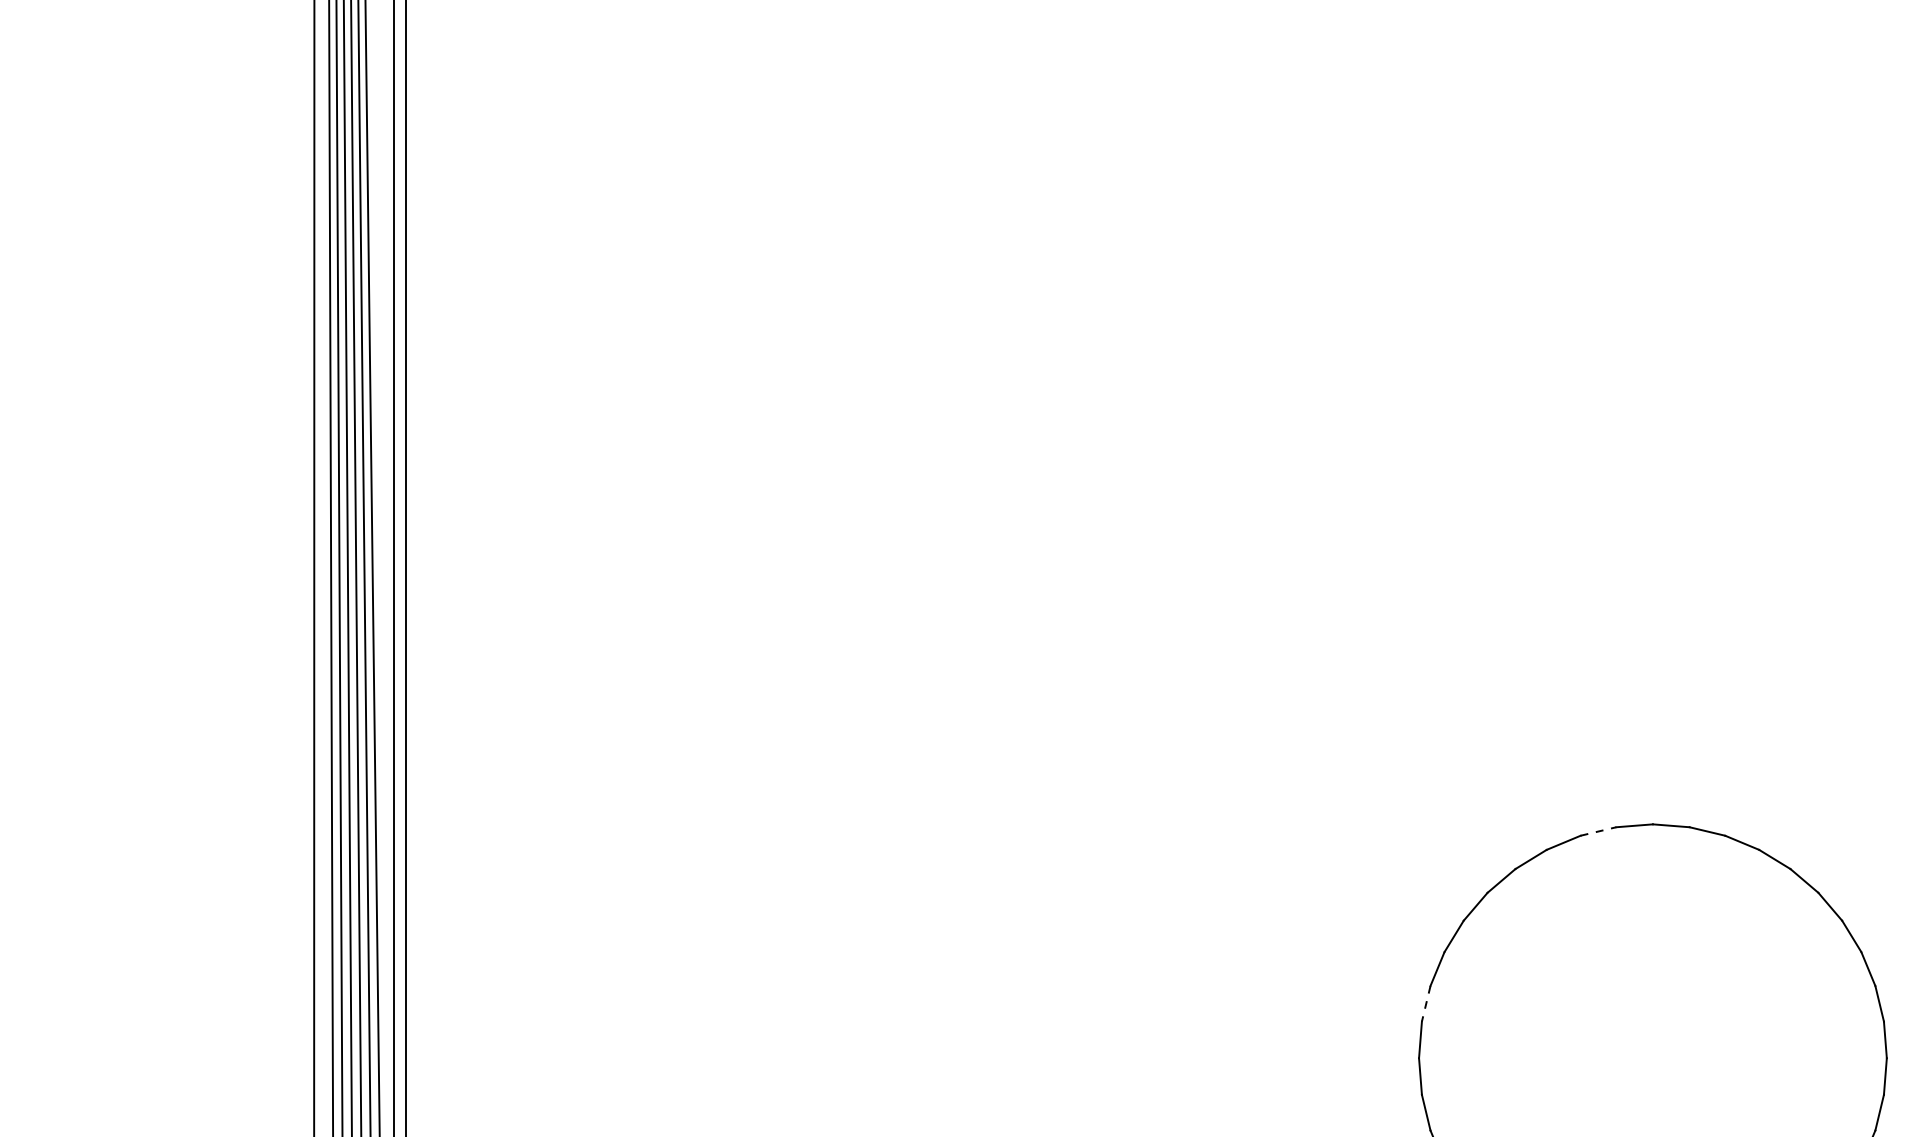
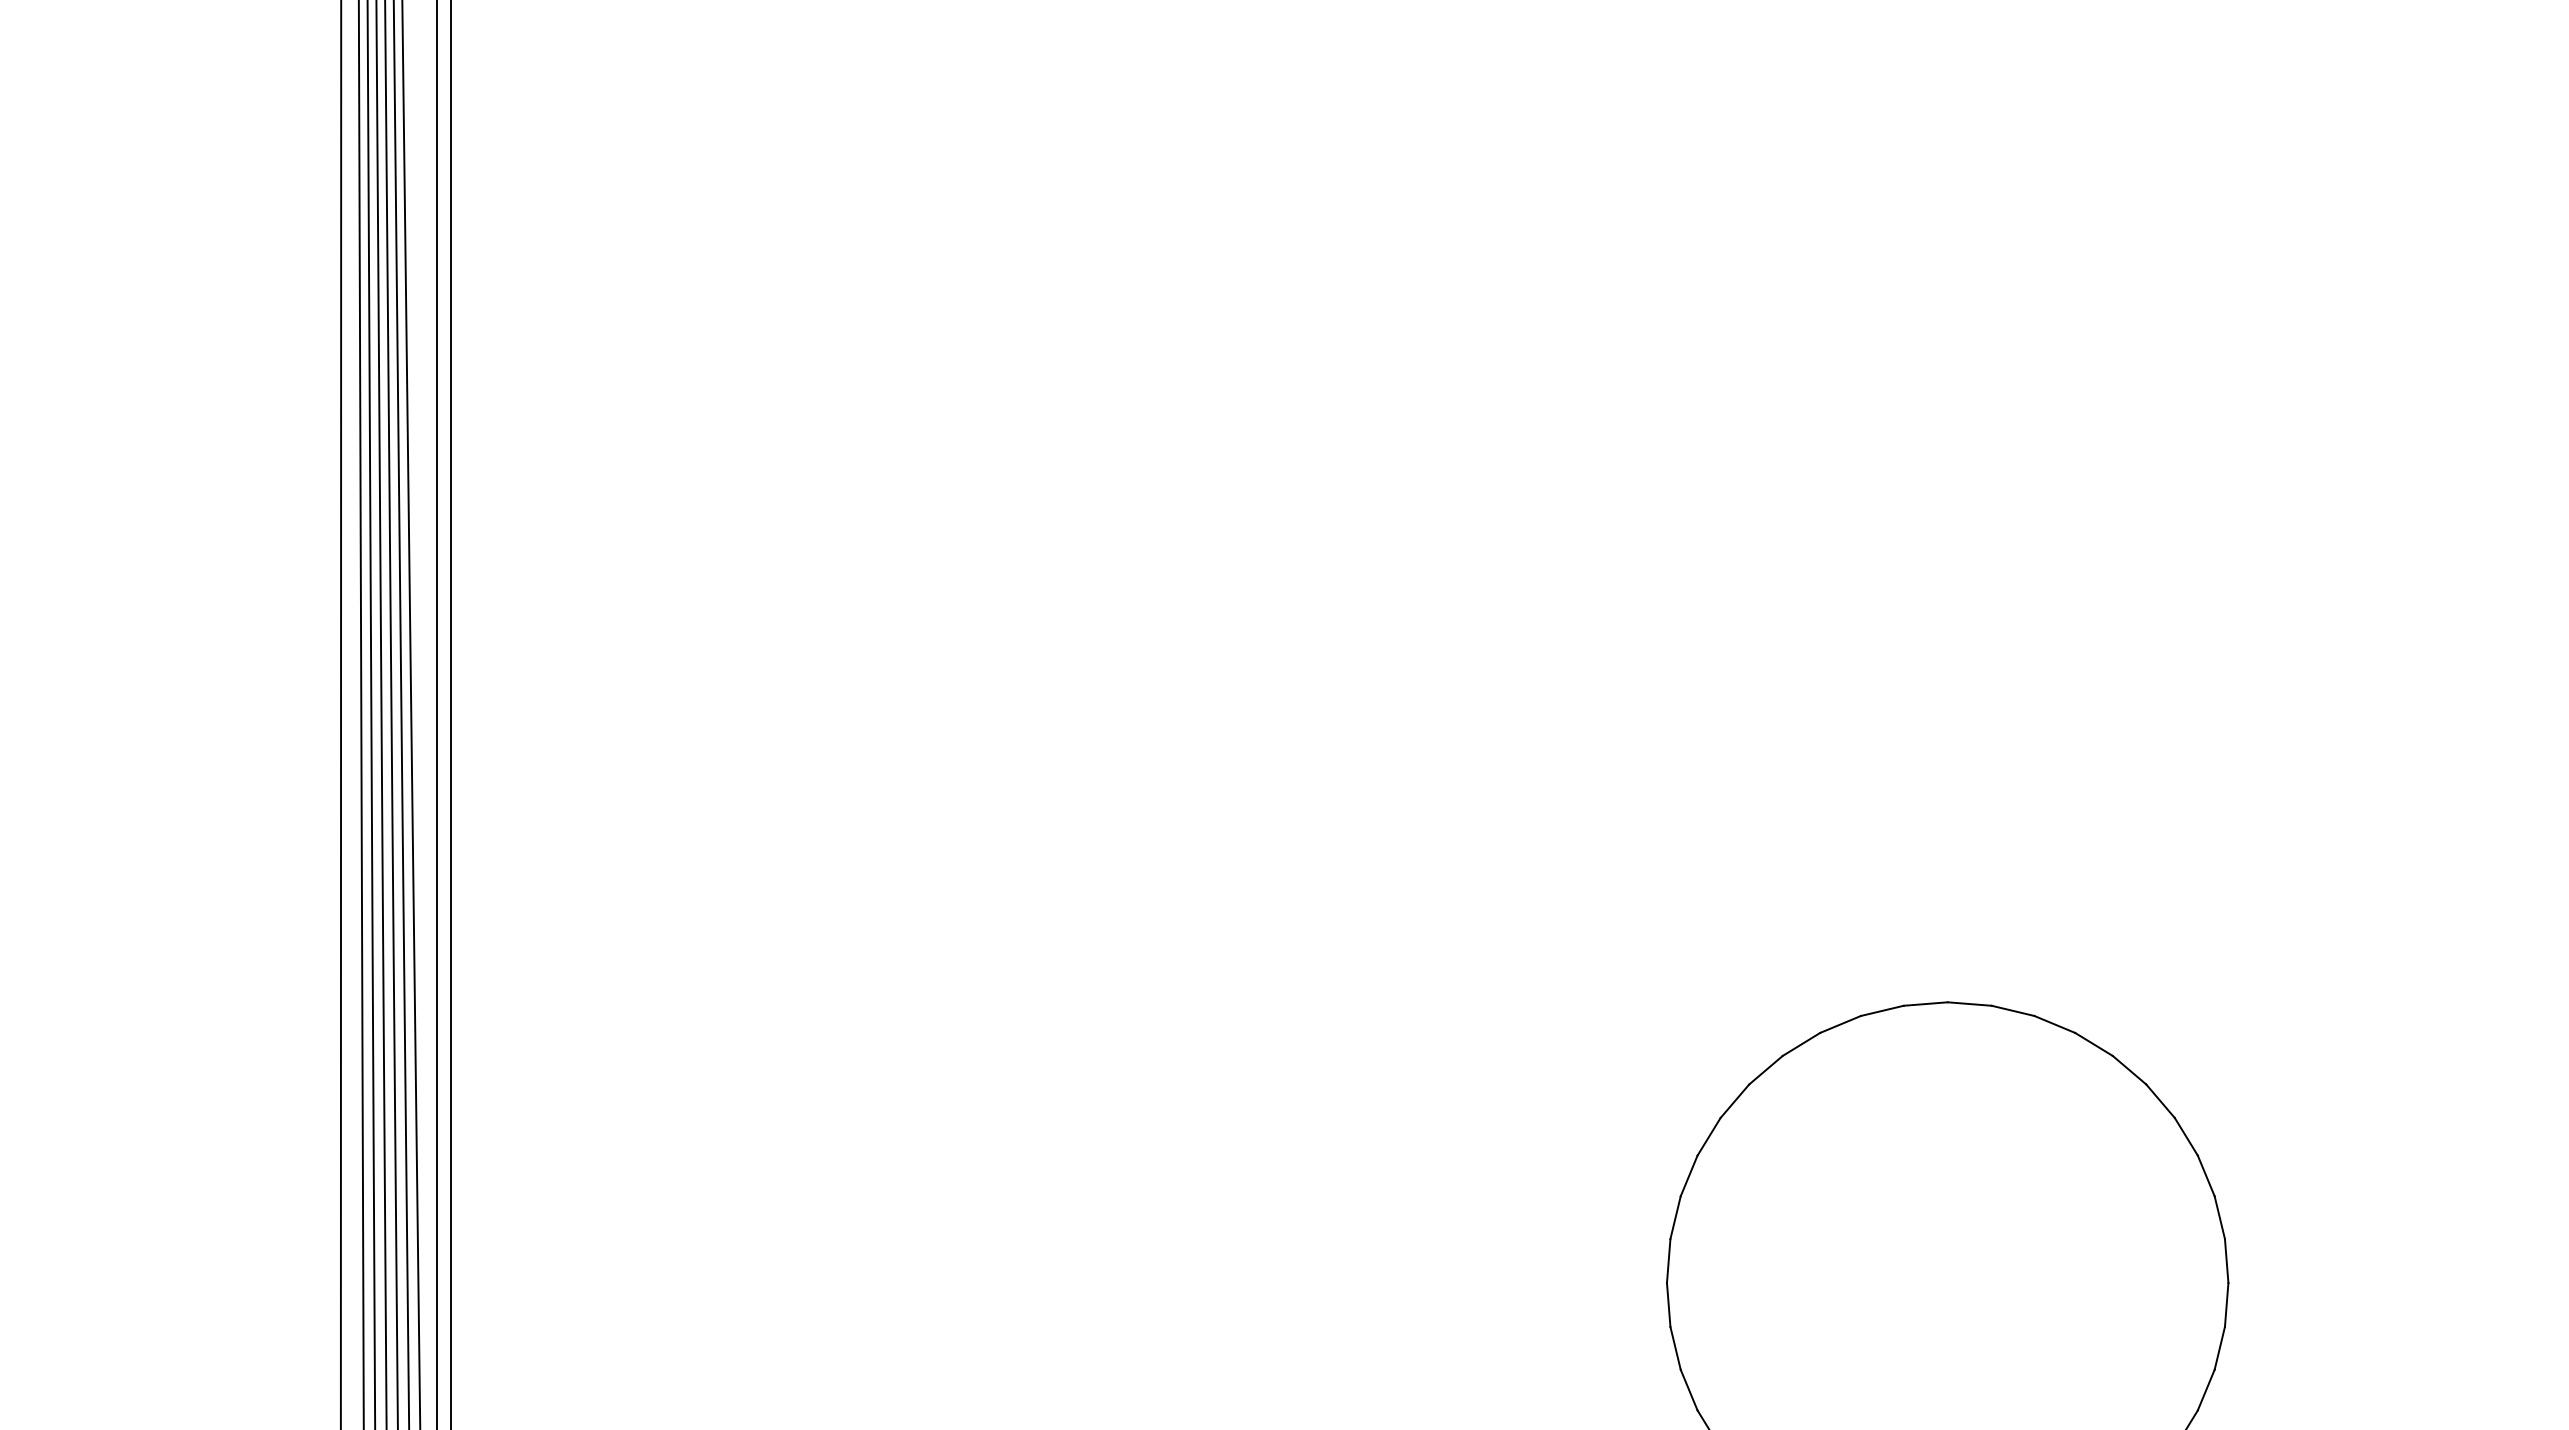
line: (1598, 831) -> (1882, 1010), dashed -> solid
line: (1426, 1003) -> (1675, 1217), dashed -> solid

